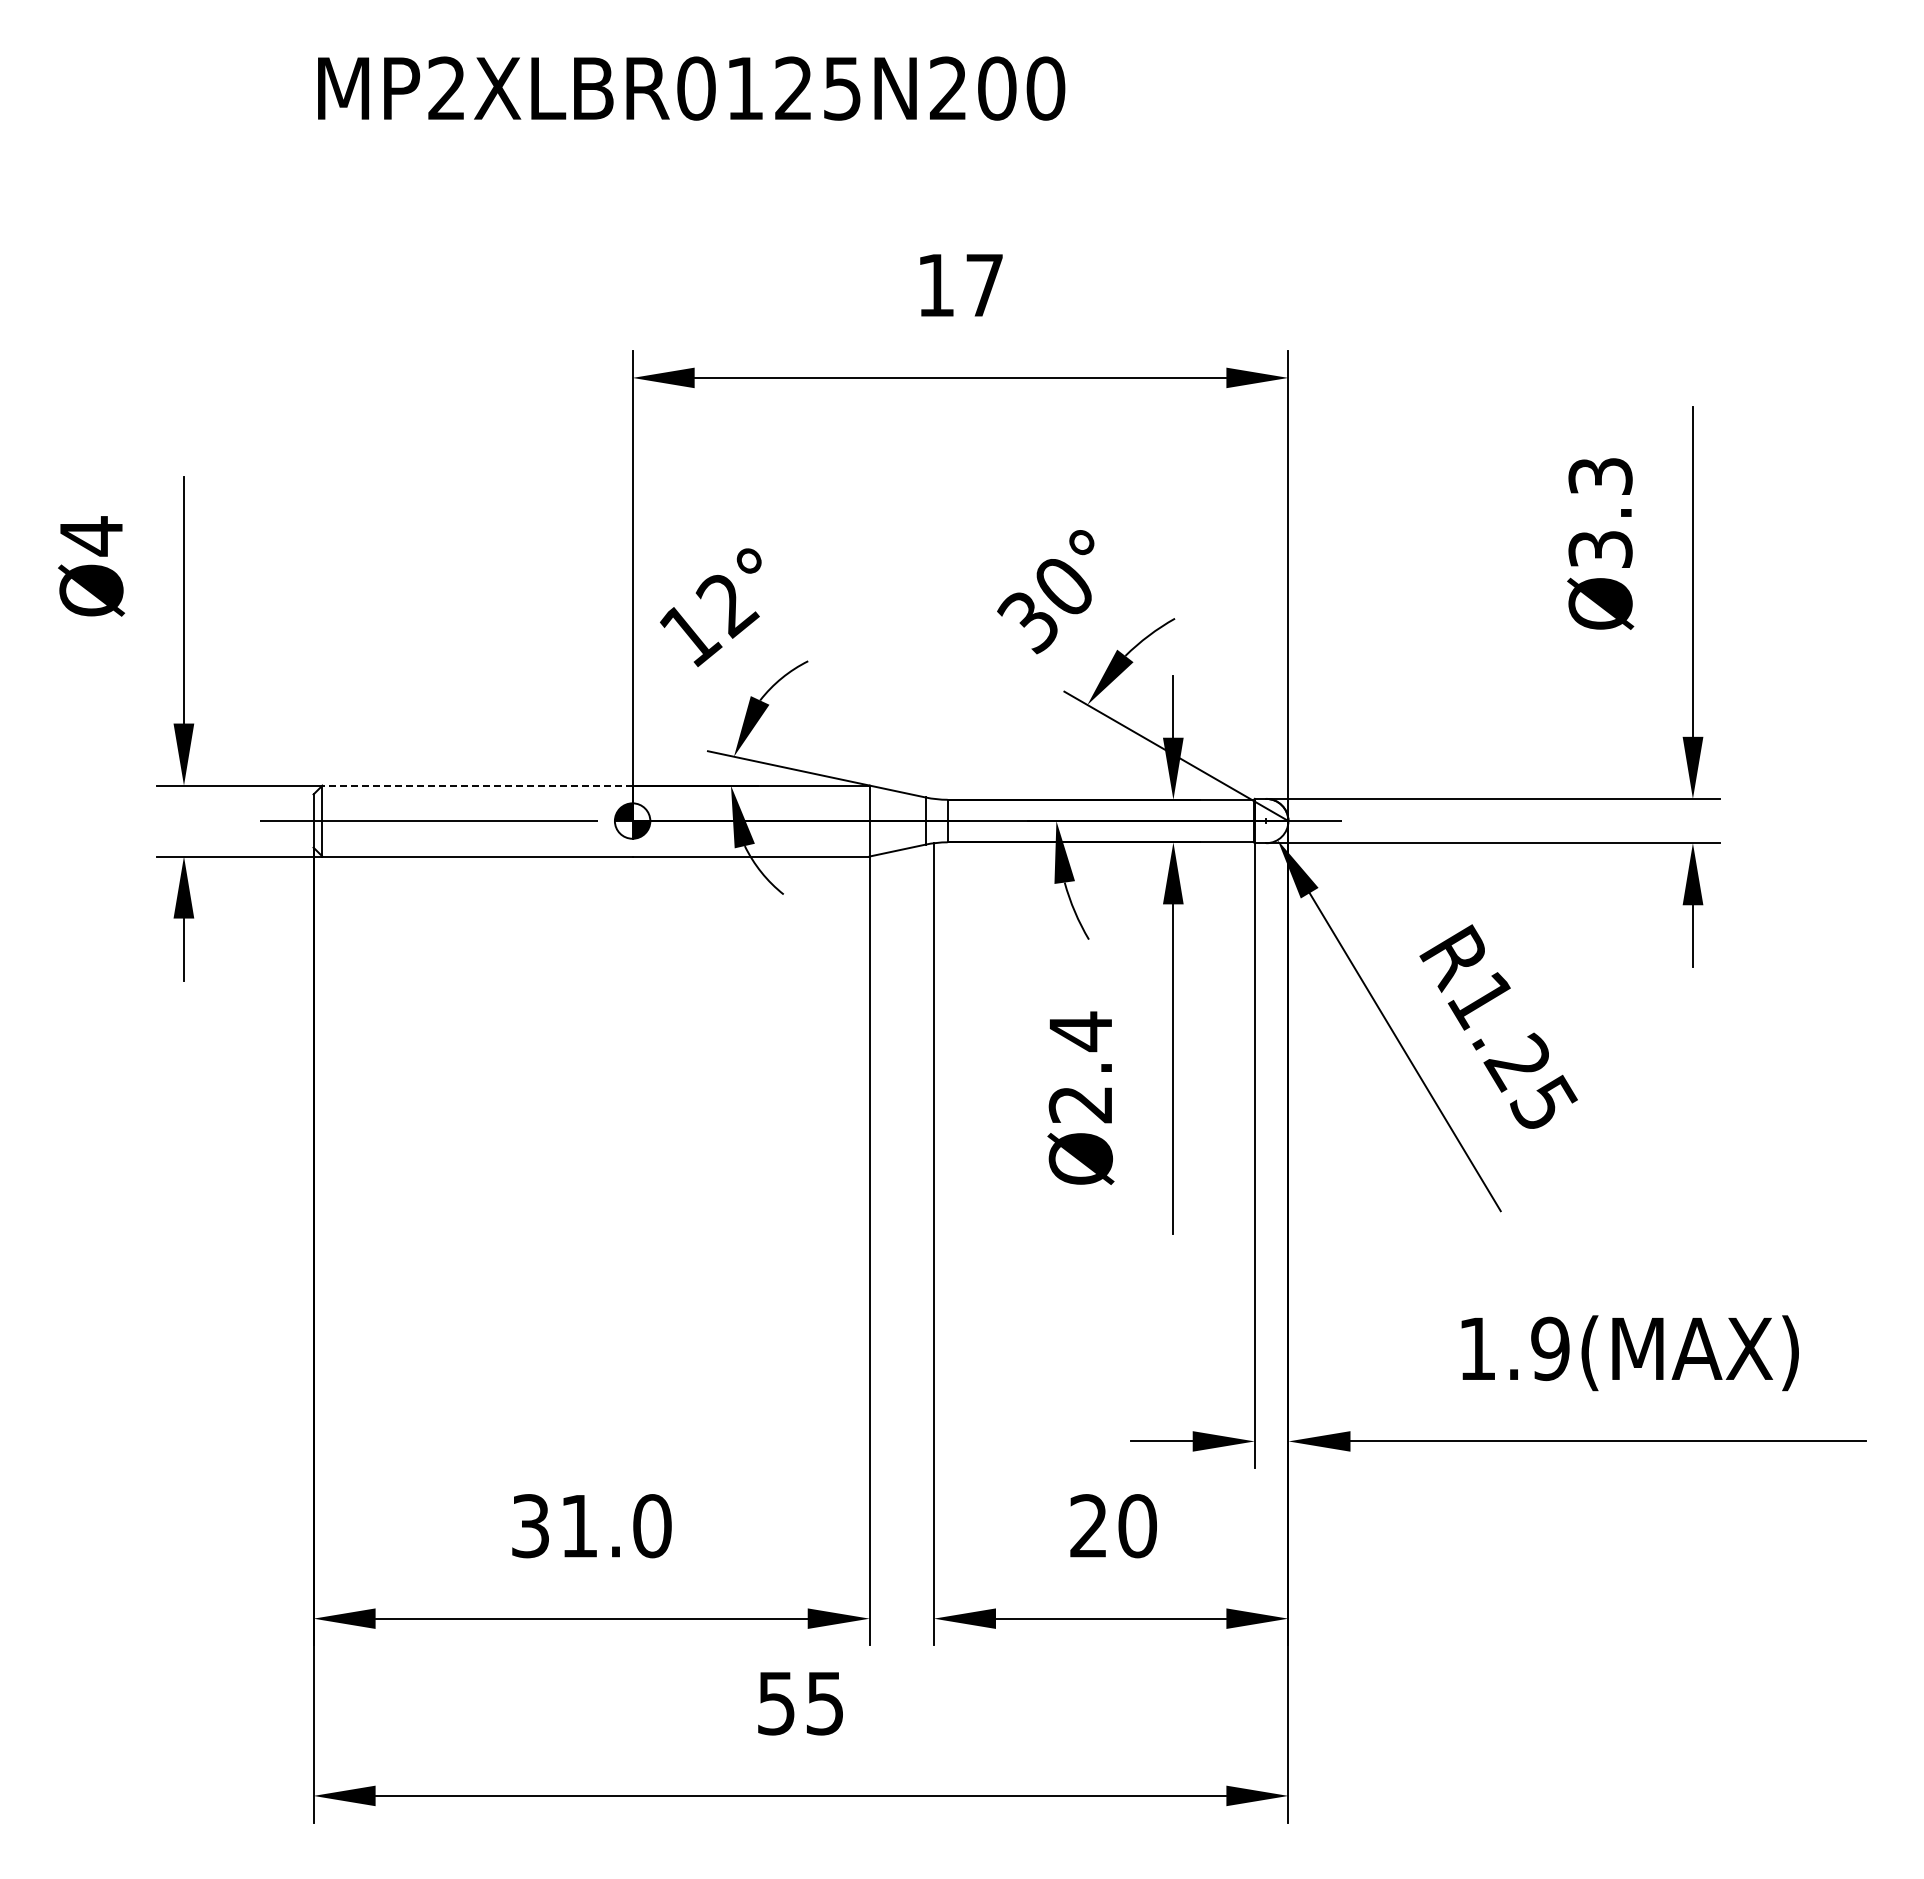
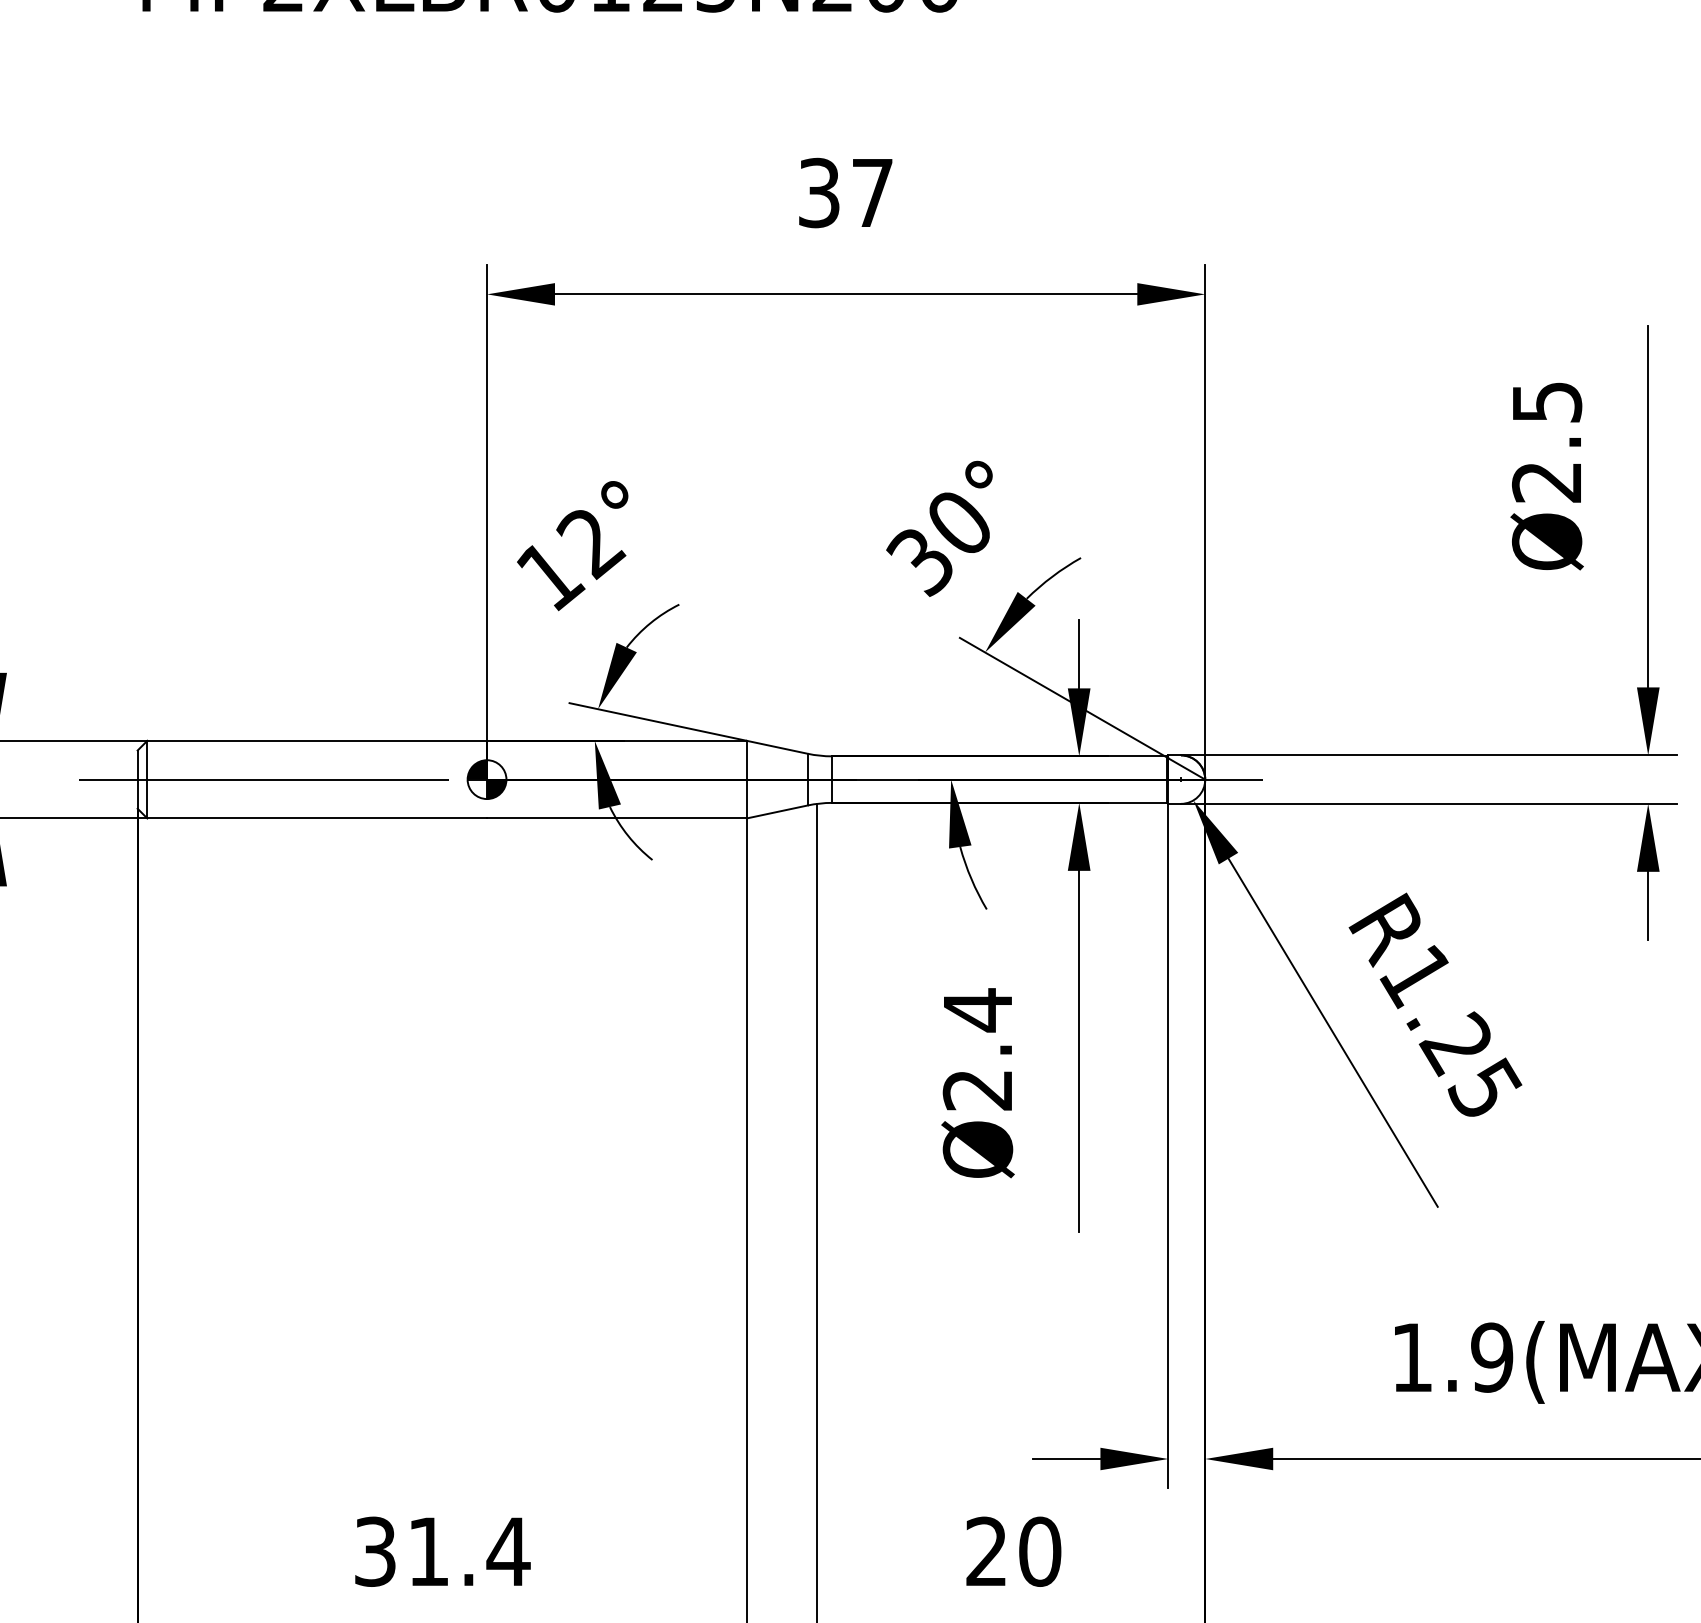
text: (935, 285) -> (818, 193), 17 -> 37
text: (1600, 513) -> (1546, 442), Ø3.3 -> Ø2.5
line: (477, 785) -> (317, 740), dashed -> solid
text: (652, 1526) -> (508, 1552), 31.0 -> 31.4

